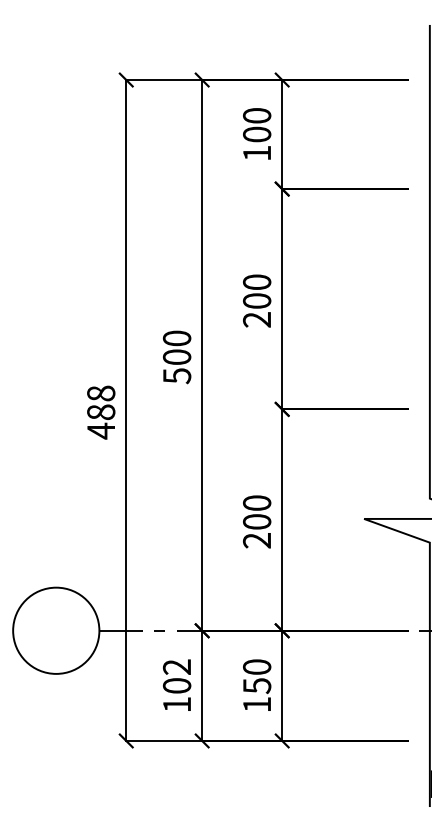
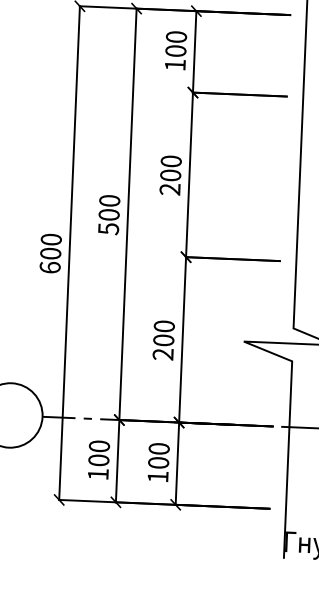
text: (101, 412) -> (50, 253), 488 -> 600
text: (177, 666) -> (99, 445), 102 -> 100
text: (257, 686) -> (158, 463), 150 -> 100

